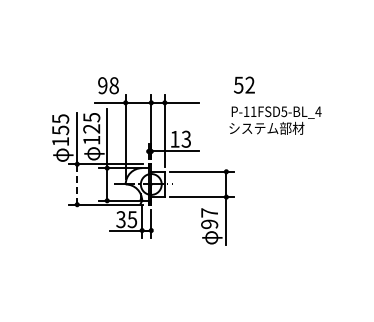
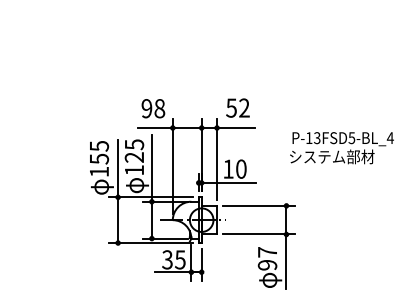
text: (244, 84) -> (238, 107), moved
text: (253, 111) -> (317, 137), P-11FSD5-BL_4 -> P-13FSD5-BL_4
text: (186, 139) -> (241, 169), 13 -> 10
line: (77, 184) -> (118, 220), dashed -> solid

